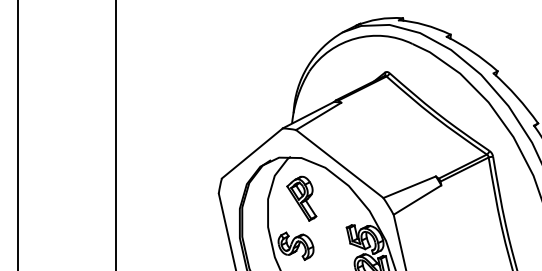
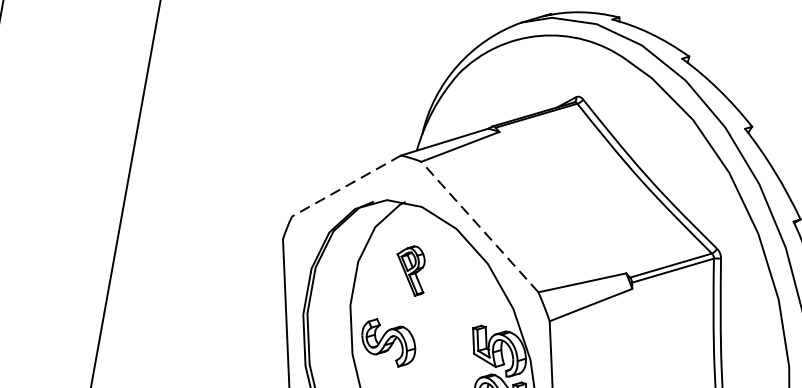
line: (251, 153) -> (345, 185), solid -> dashed
line: (339, 163) -> (479, 226), solid -> dashed
part: (301, 198) -> (410, 270), size x0.7

